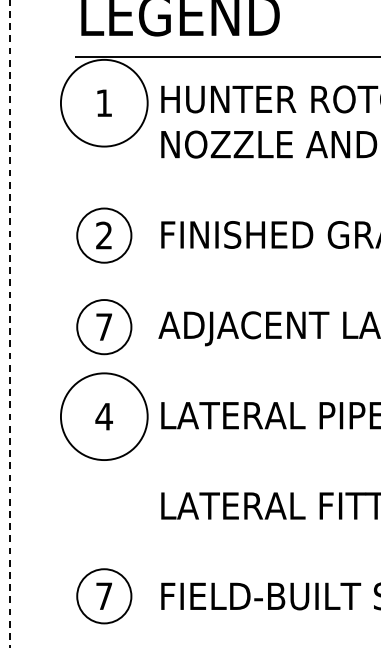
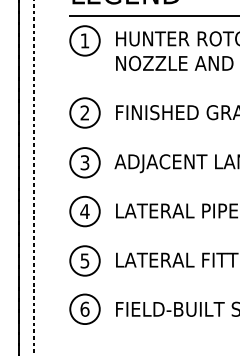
circle: (103, 102) -> (84, 40), size x0.62
text: (103, 326) -> (84, 162), 7 -> 3
circle: (103, 416) -> (84, 211), size x0.62
part: (103, 506) -> (84, 260), added
text: (103, 594) -> (84, 308), 7 -> 6

